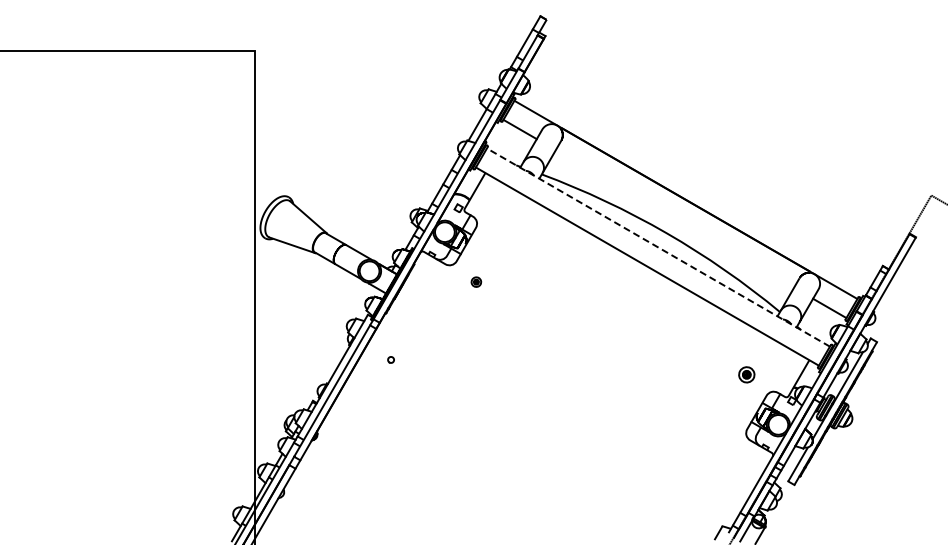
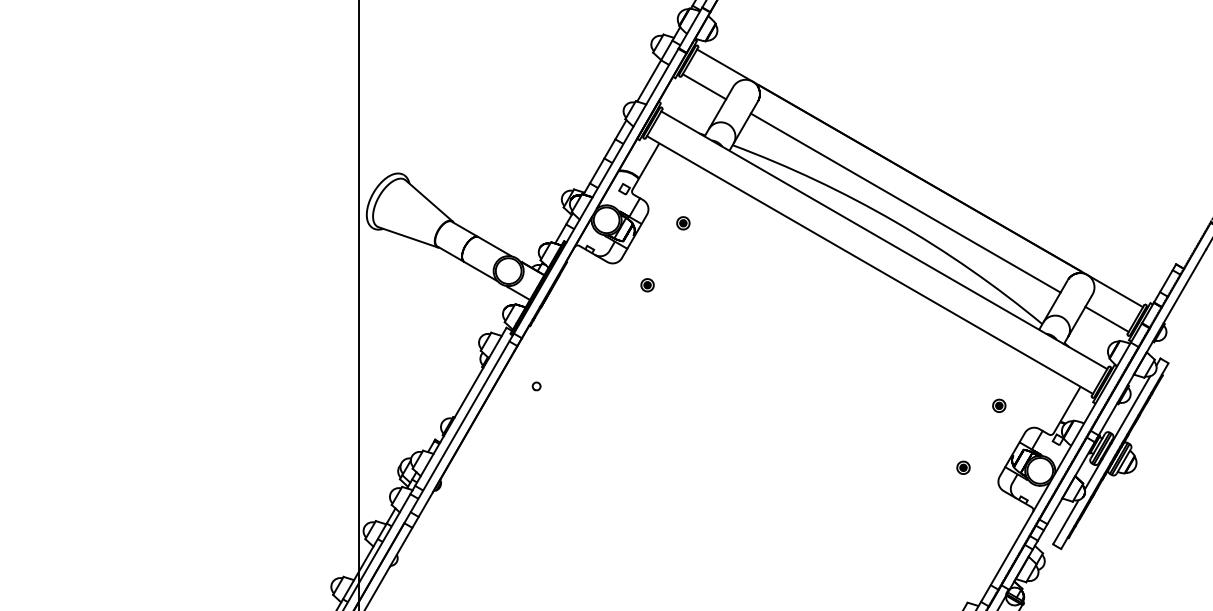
line: (674, 218) -> (905, 202), added
part: (503, 234) -> (682, 223), added
line: (658, 247) -> (884, 240), dashed -> solid
part: (746, 374) -> (998, 405), size x0.62
part: (719, 422) -> (963, 467), added

